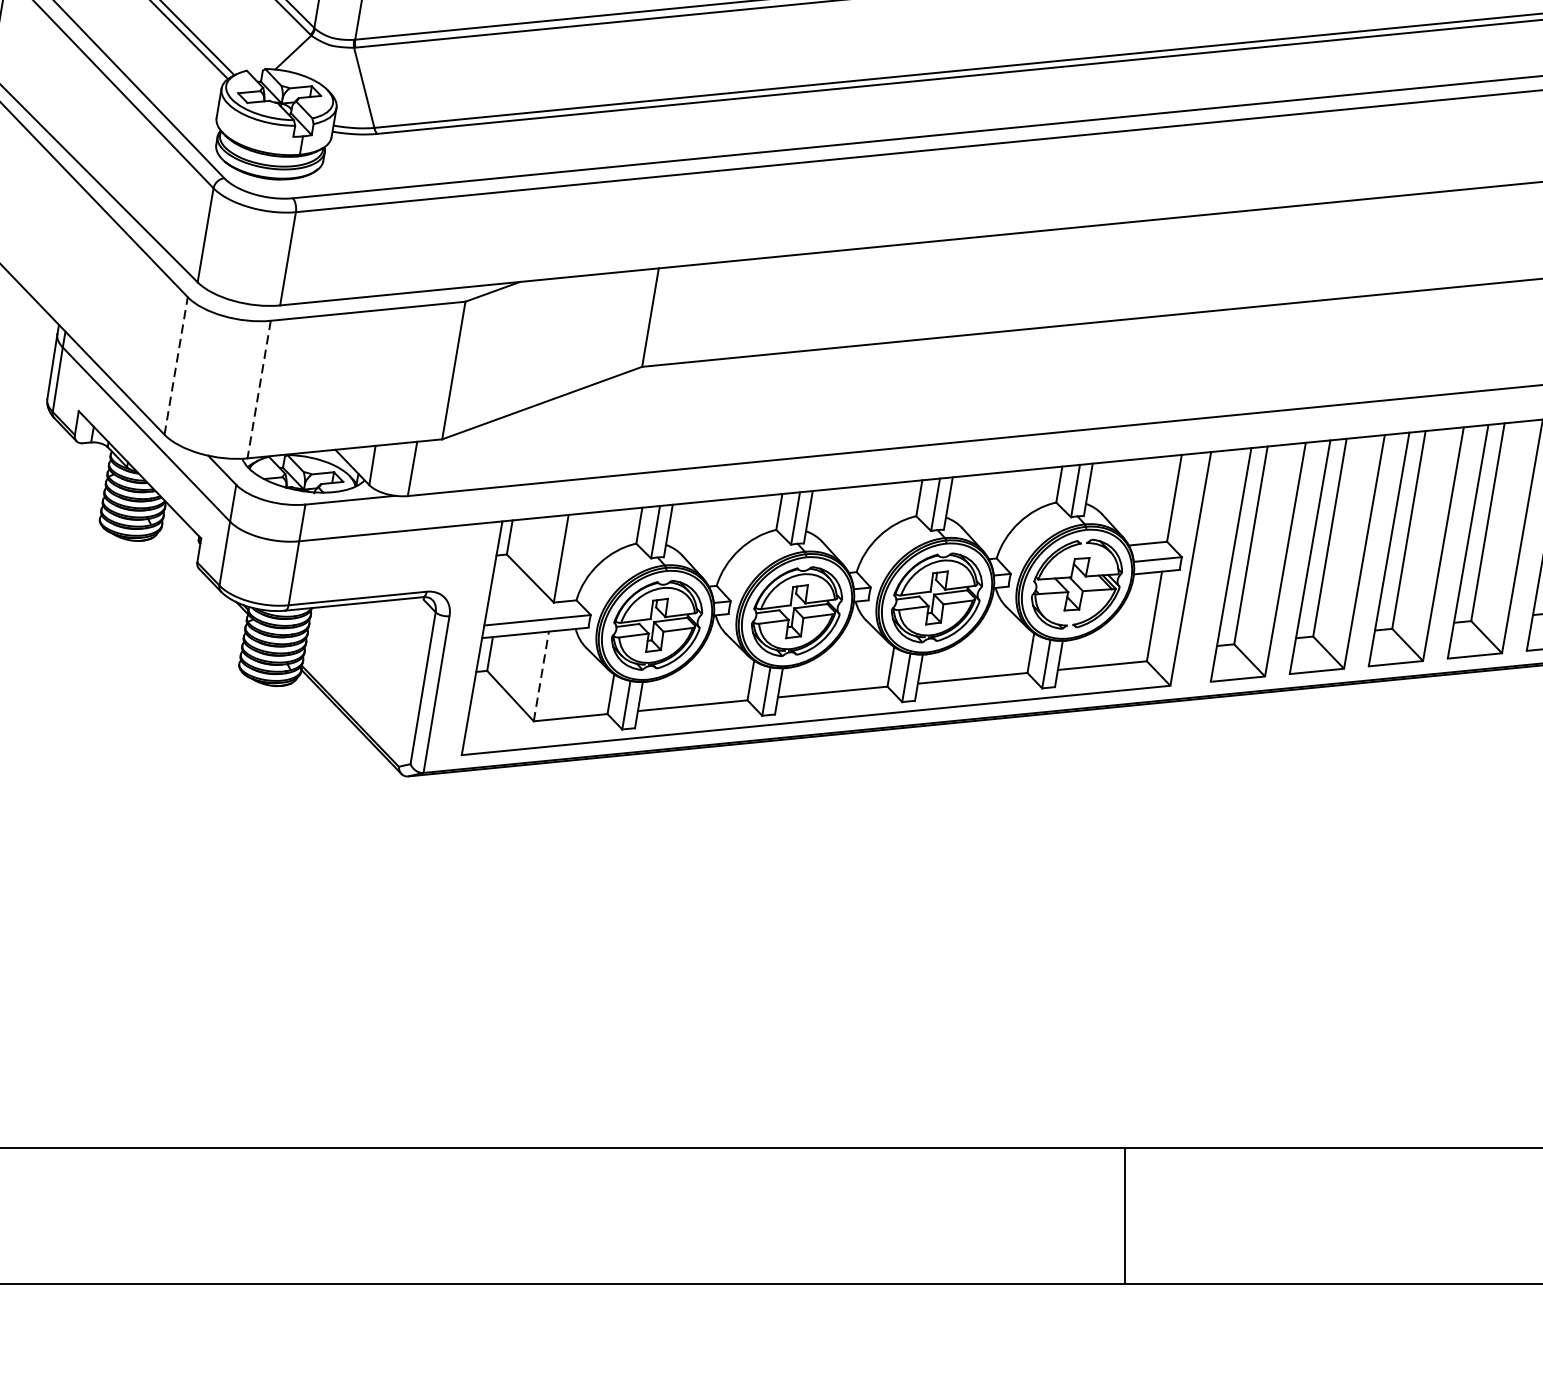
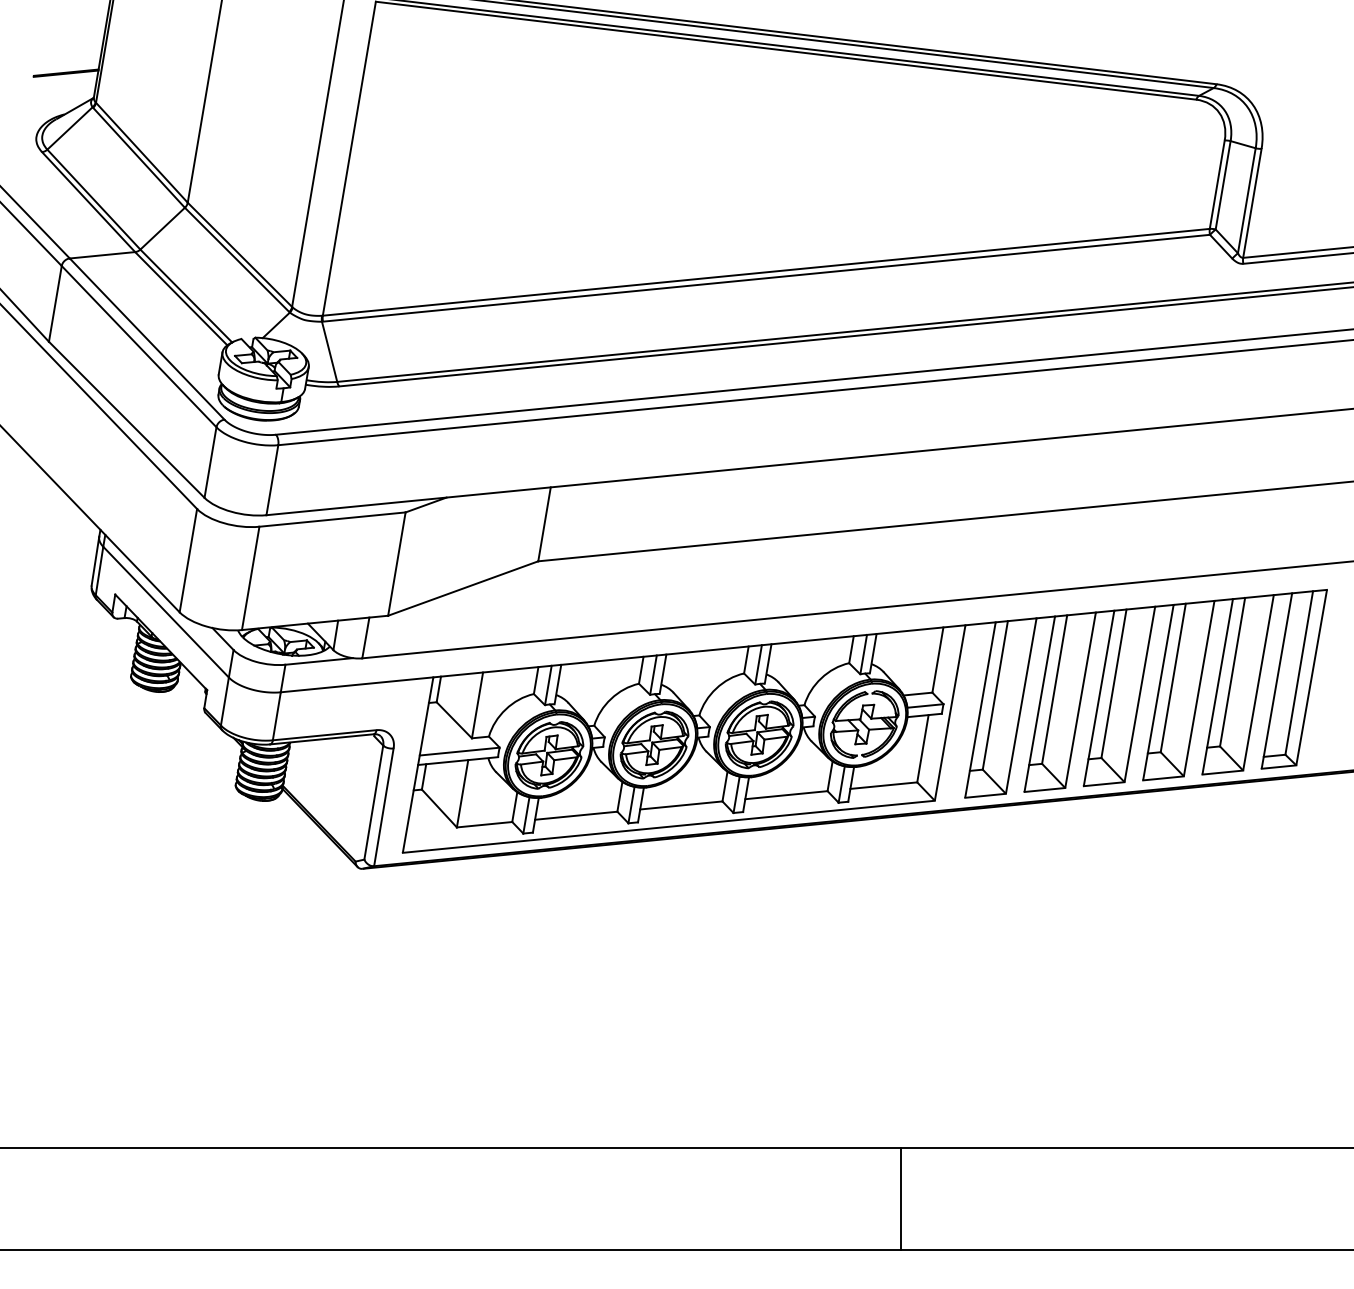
line: (176, 365) -> (188, 560), dashed -> solid
line: (258, 389) -> (250, 578), dashed -> solid
line: (541, 676) -> (462, 793), dashed -> solid

